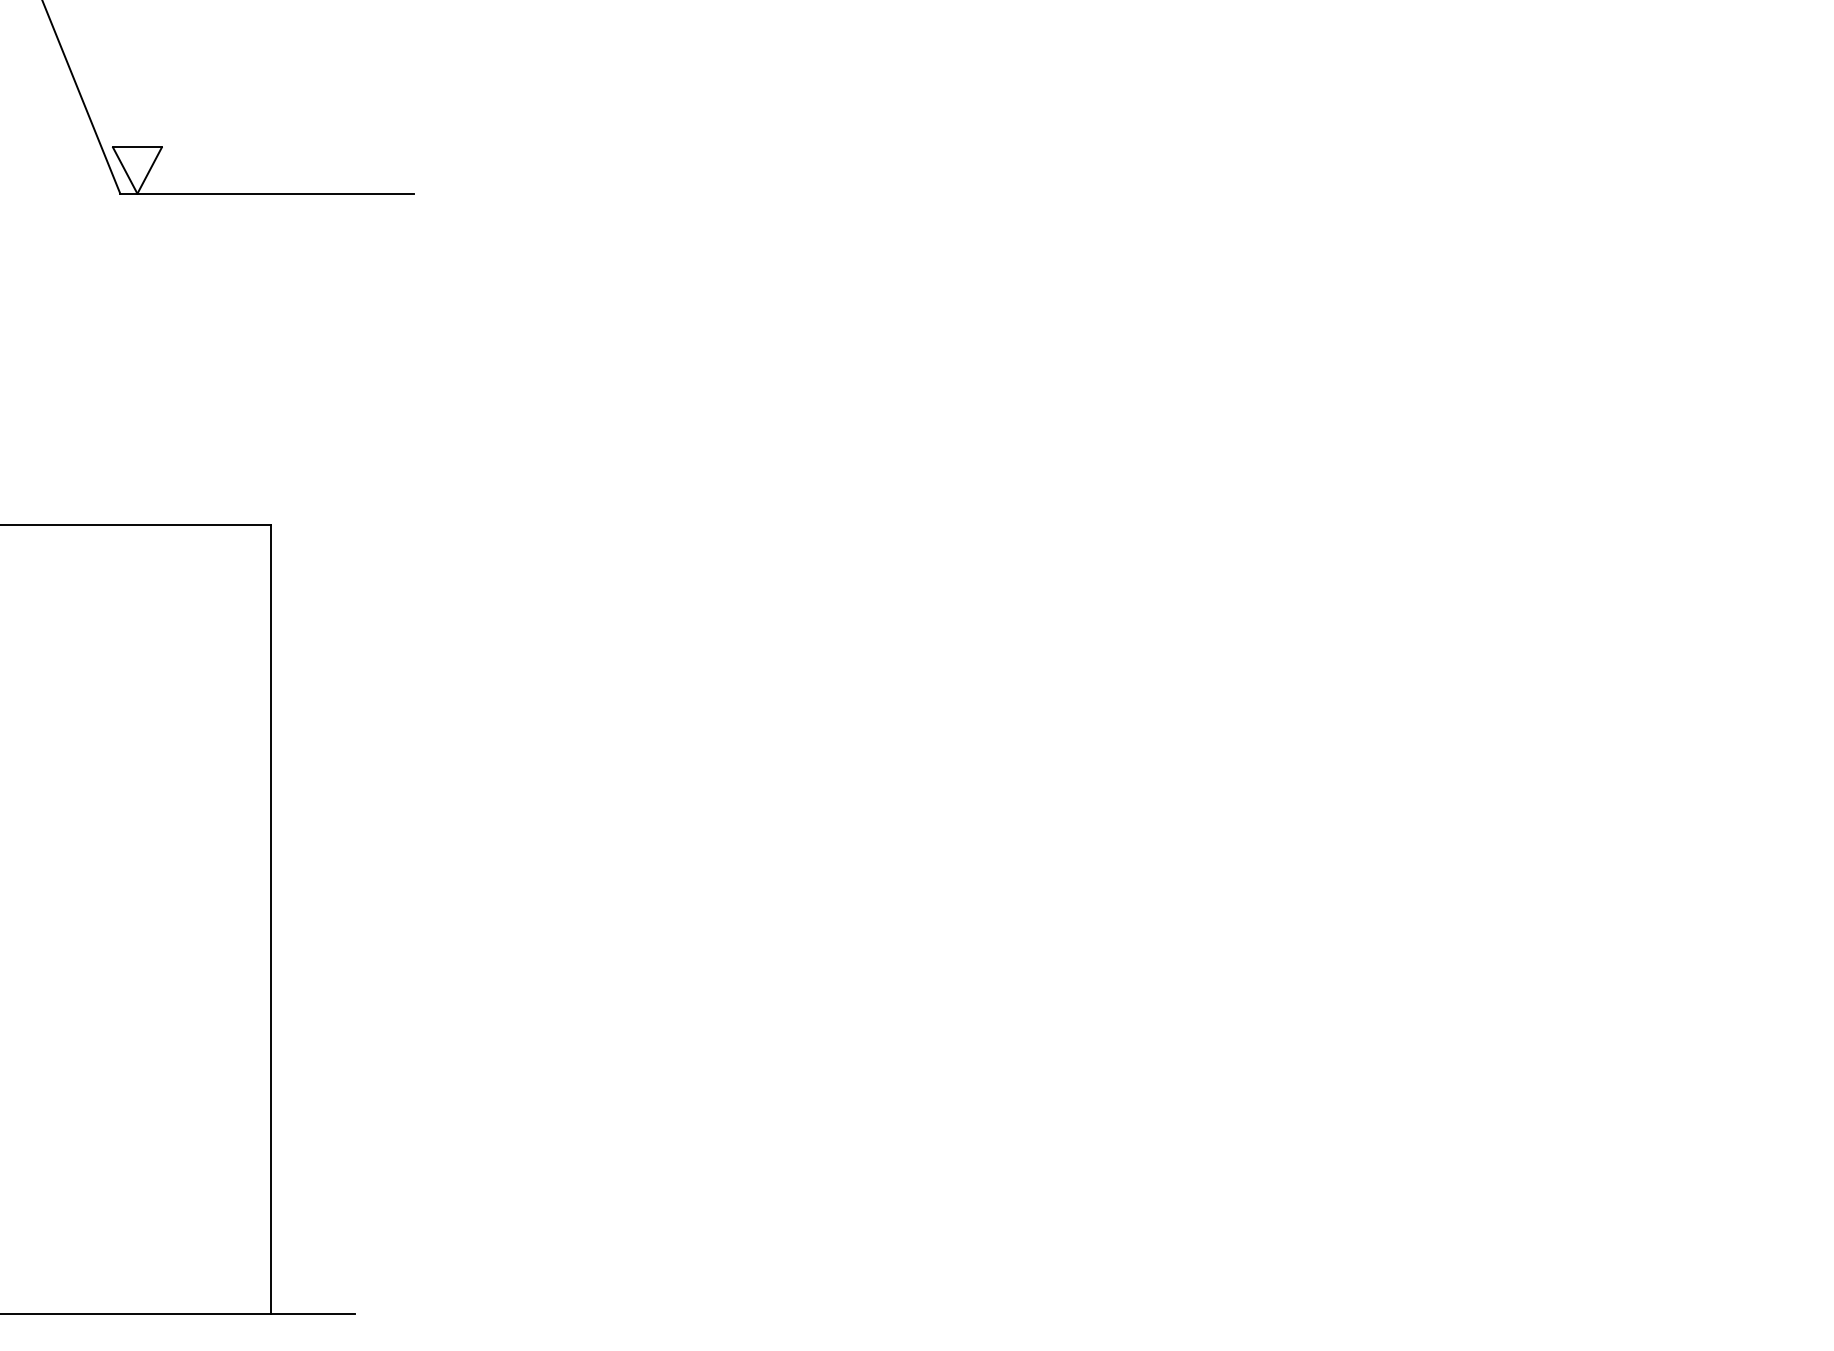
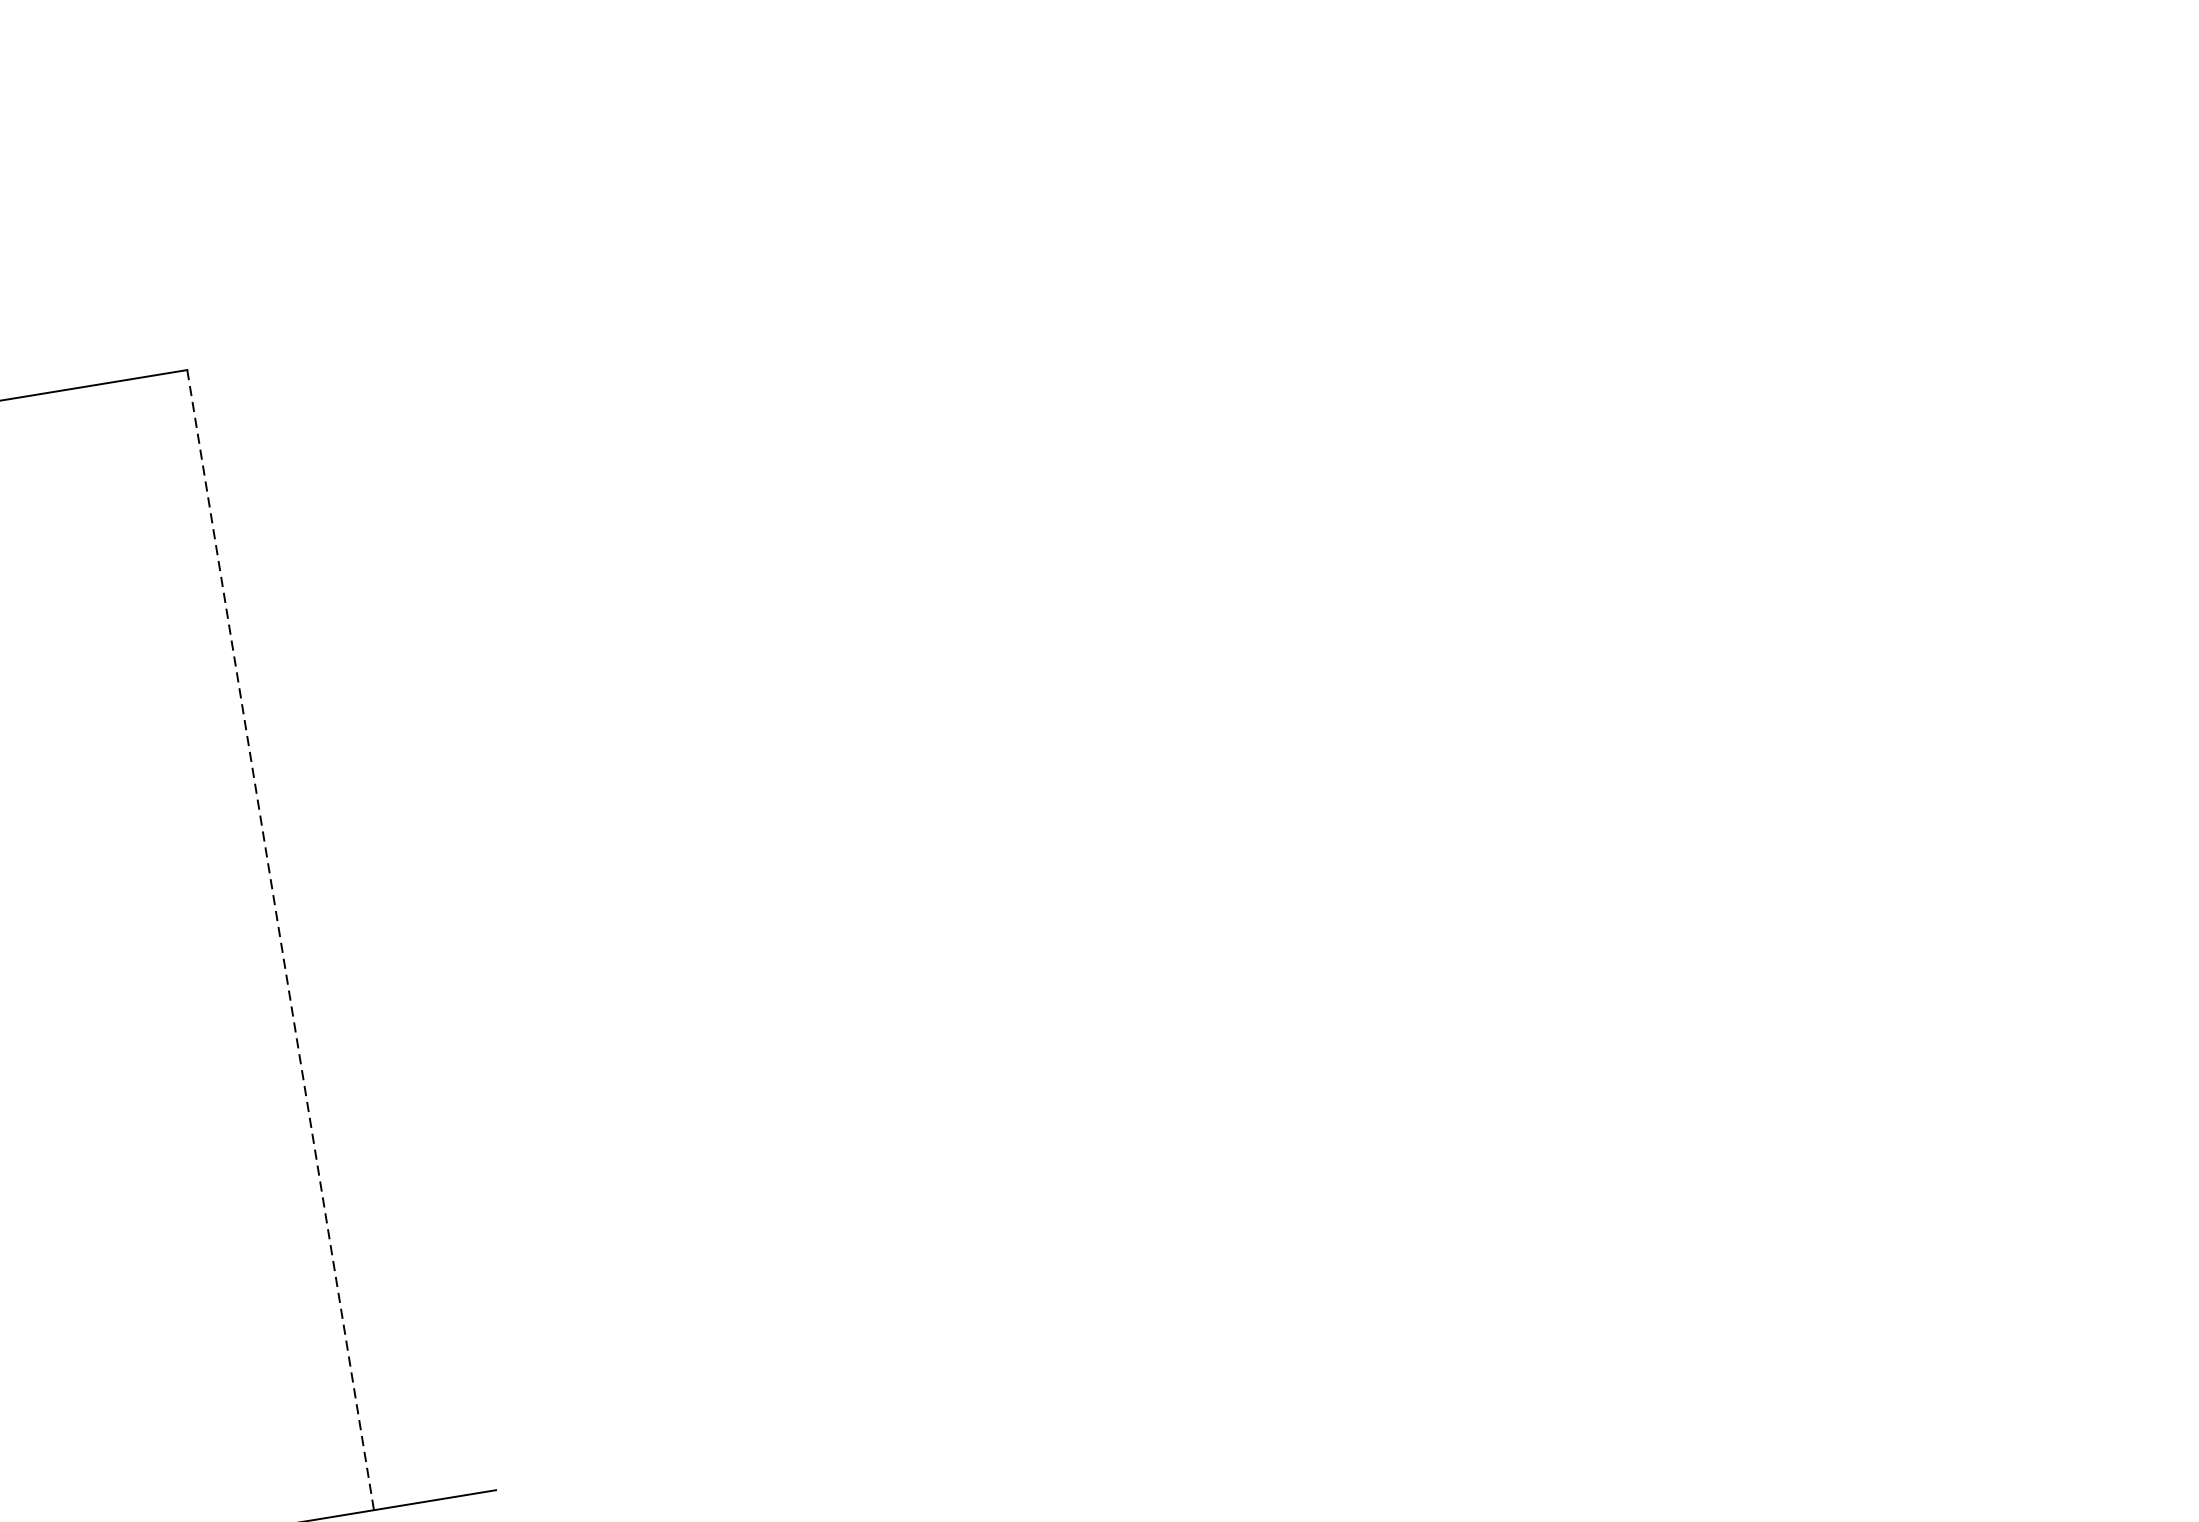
line: (270, 919) -> (280, 940), solid -> dashed

